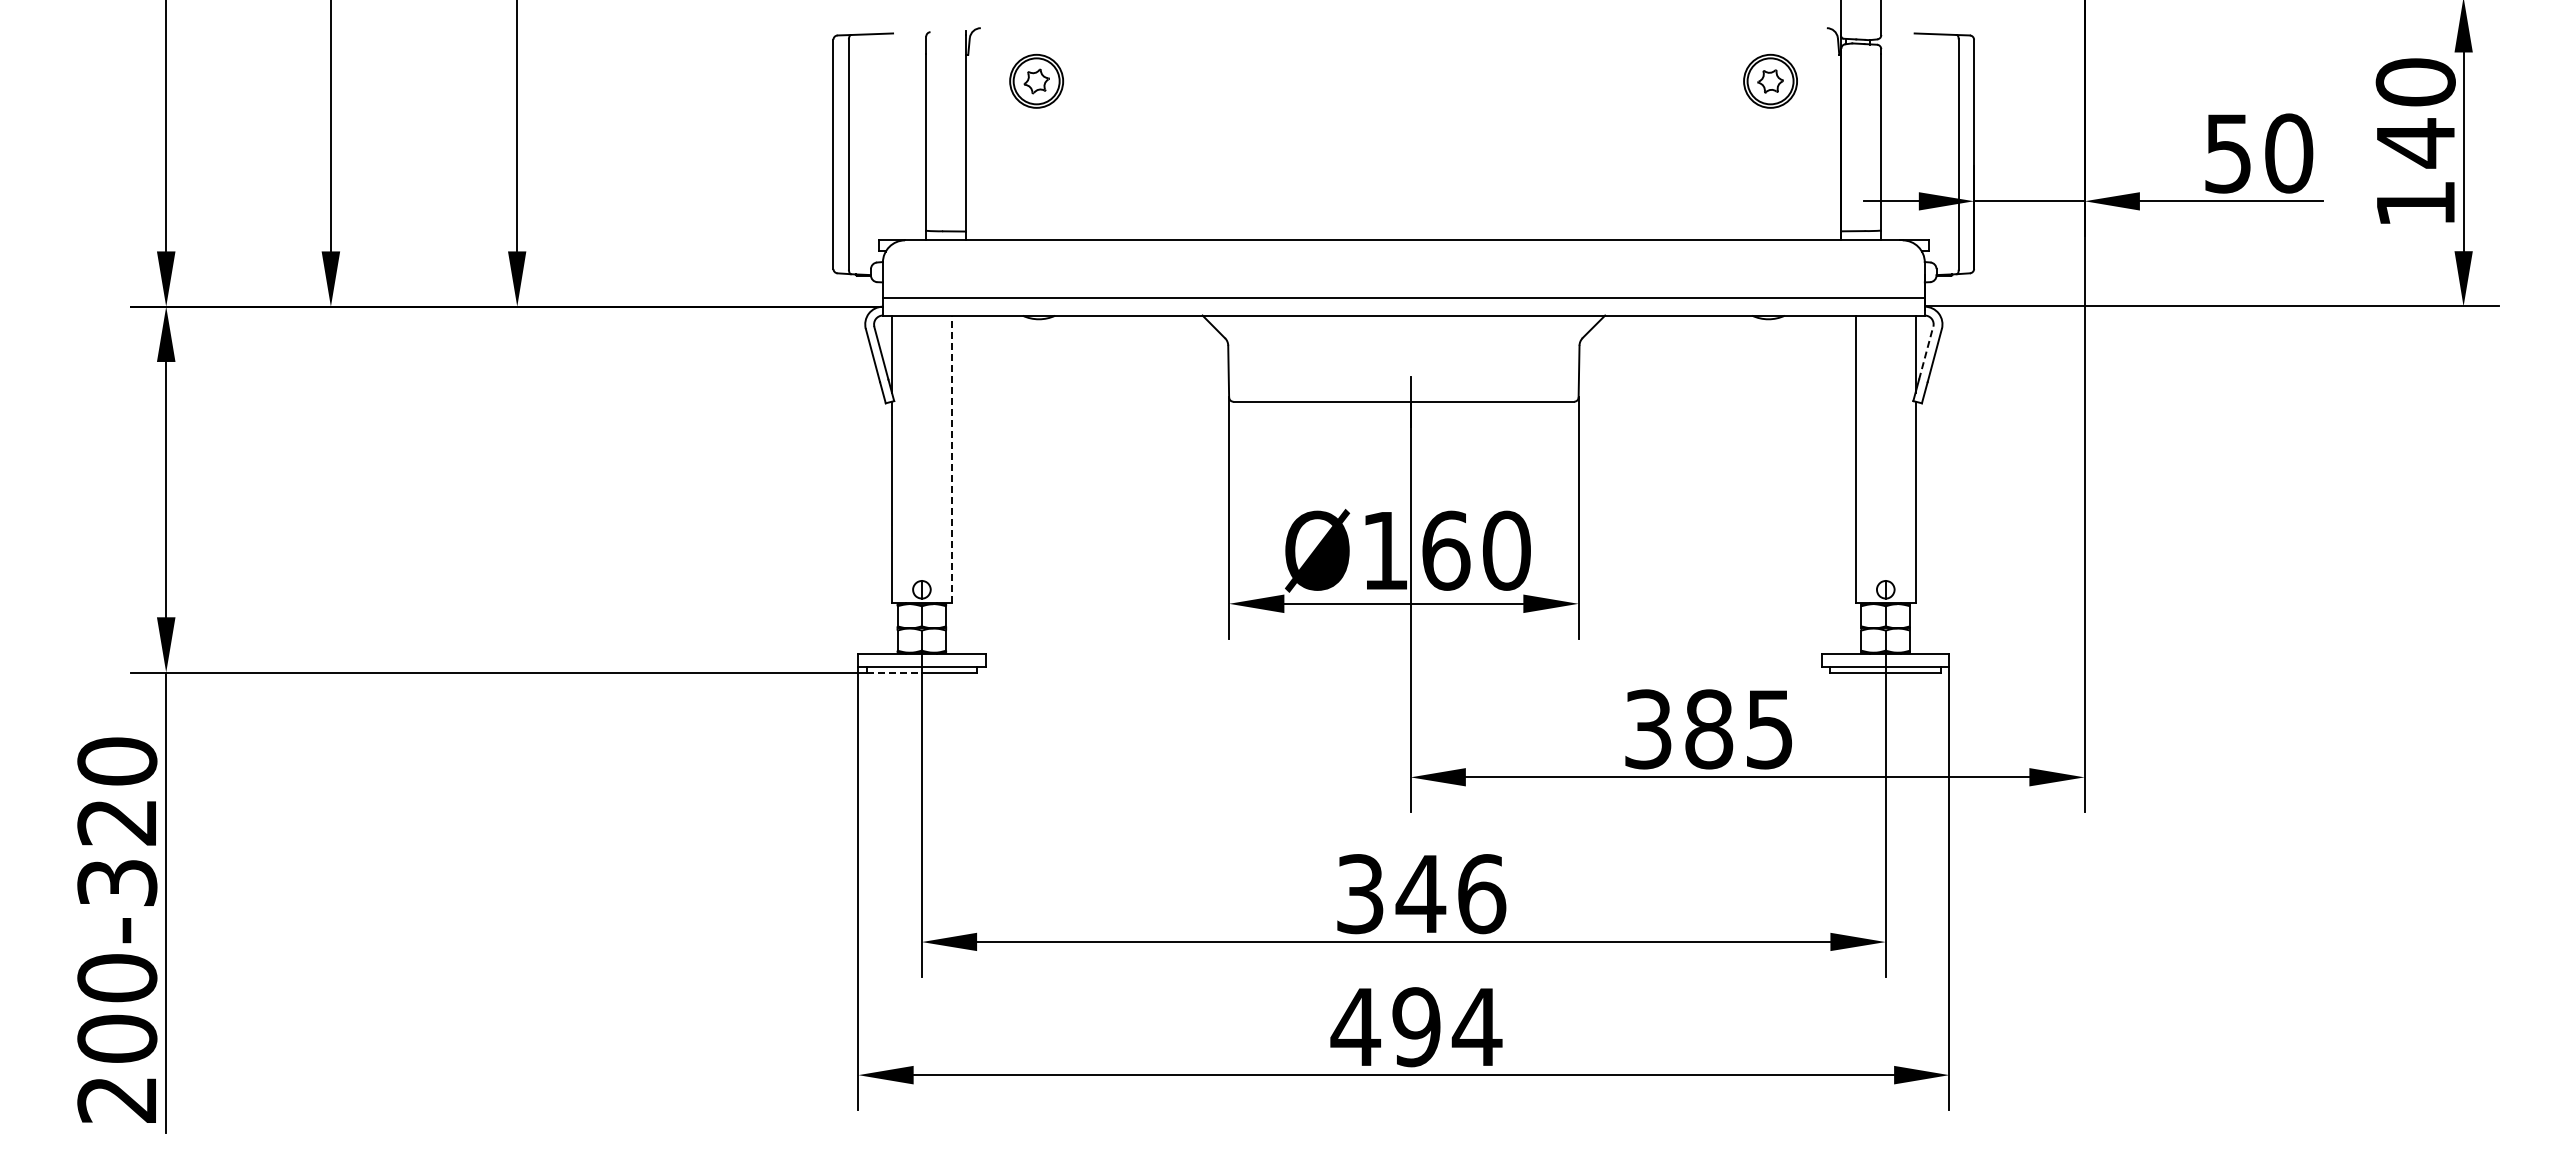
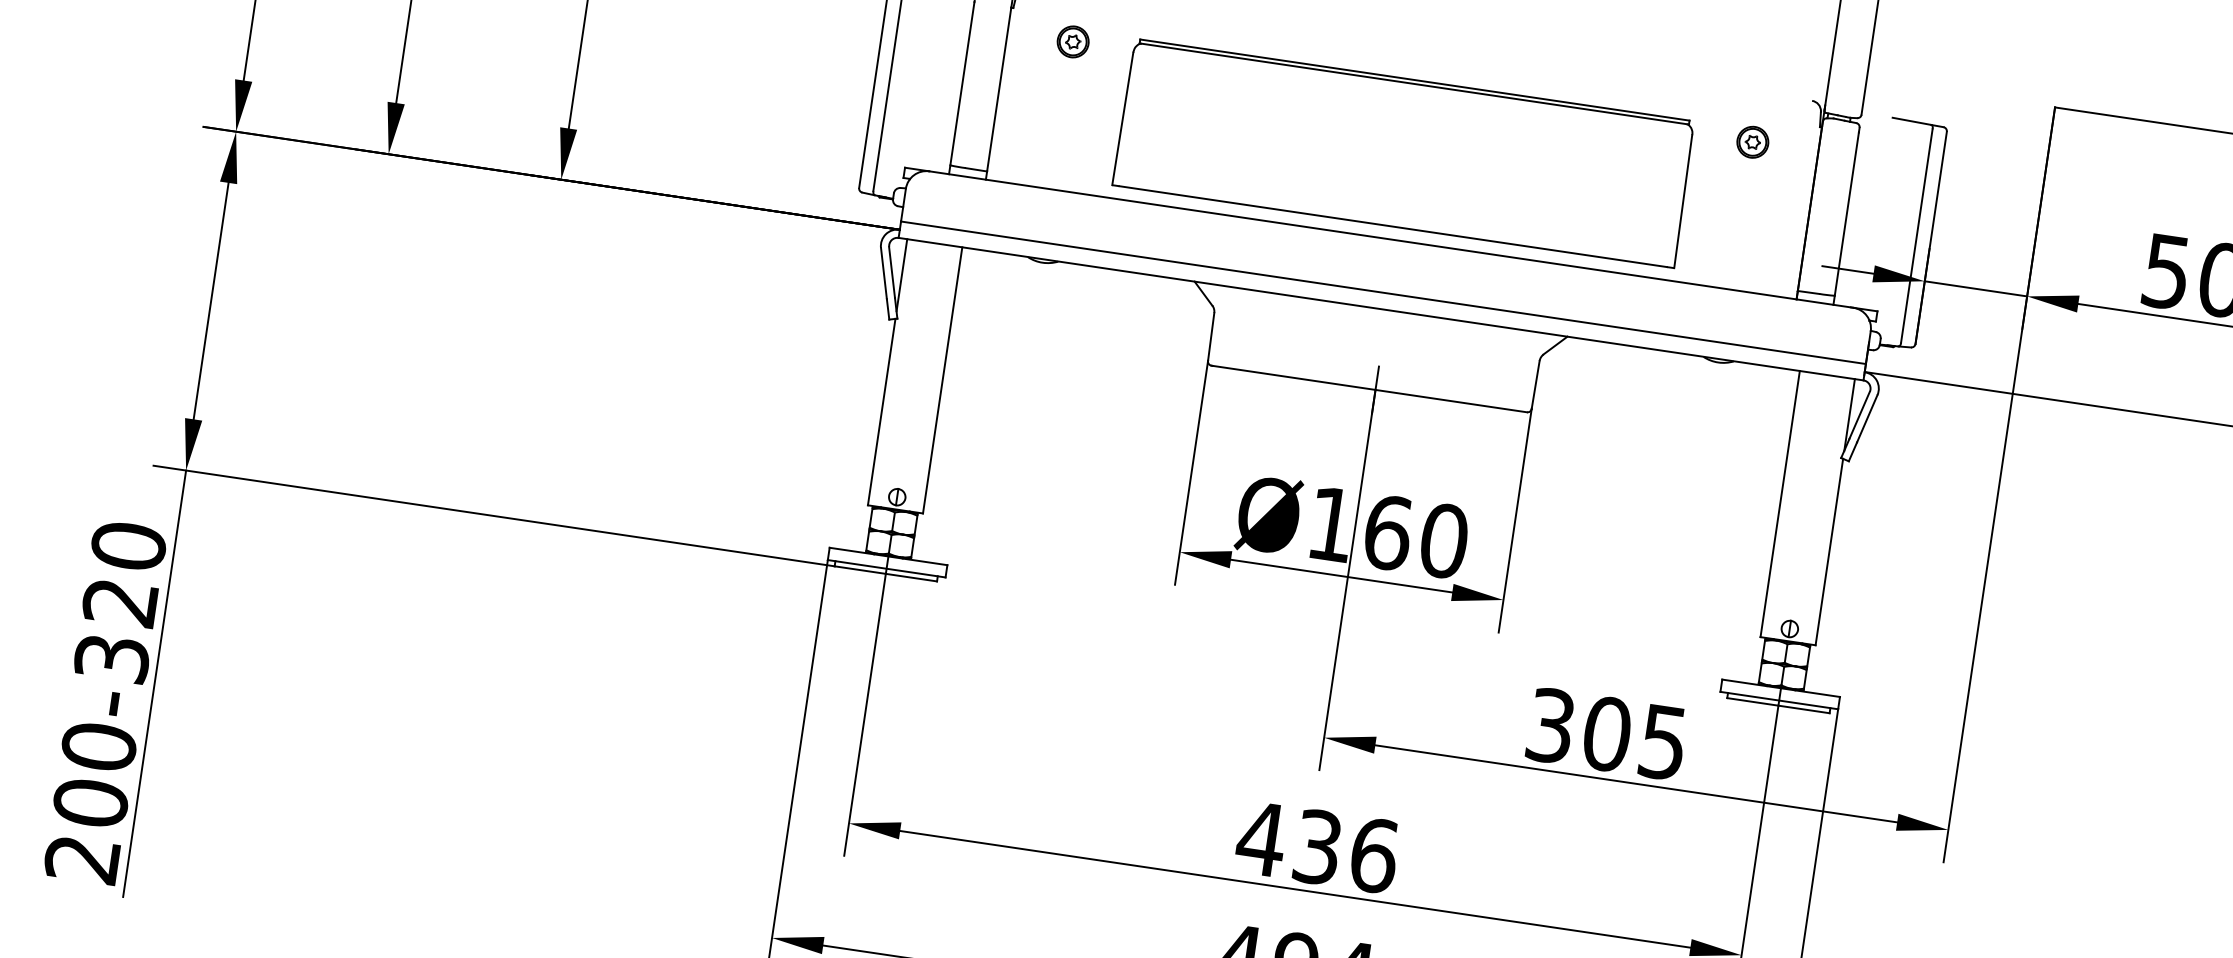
part: (1036, 80) -> (1073, 41), size x0.62
part: (1770, 80) -> (1752, 141), size x0.62
part: (1403, 147) -> (1403, 153), added
line: (1926, 352) -> (1860, 414), dashed -> solid
line: (951, 459) -> (942, 380), dashed -> solid
line: (894, 672) -> (860, 570), dashed -> solid
text: (1709, 729) -> (1607, 734), 385 -> 305
text: (1390, 894) -> (1289, 843), 346 -> 436

